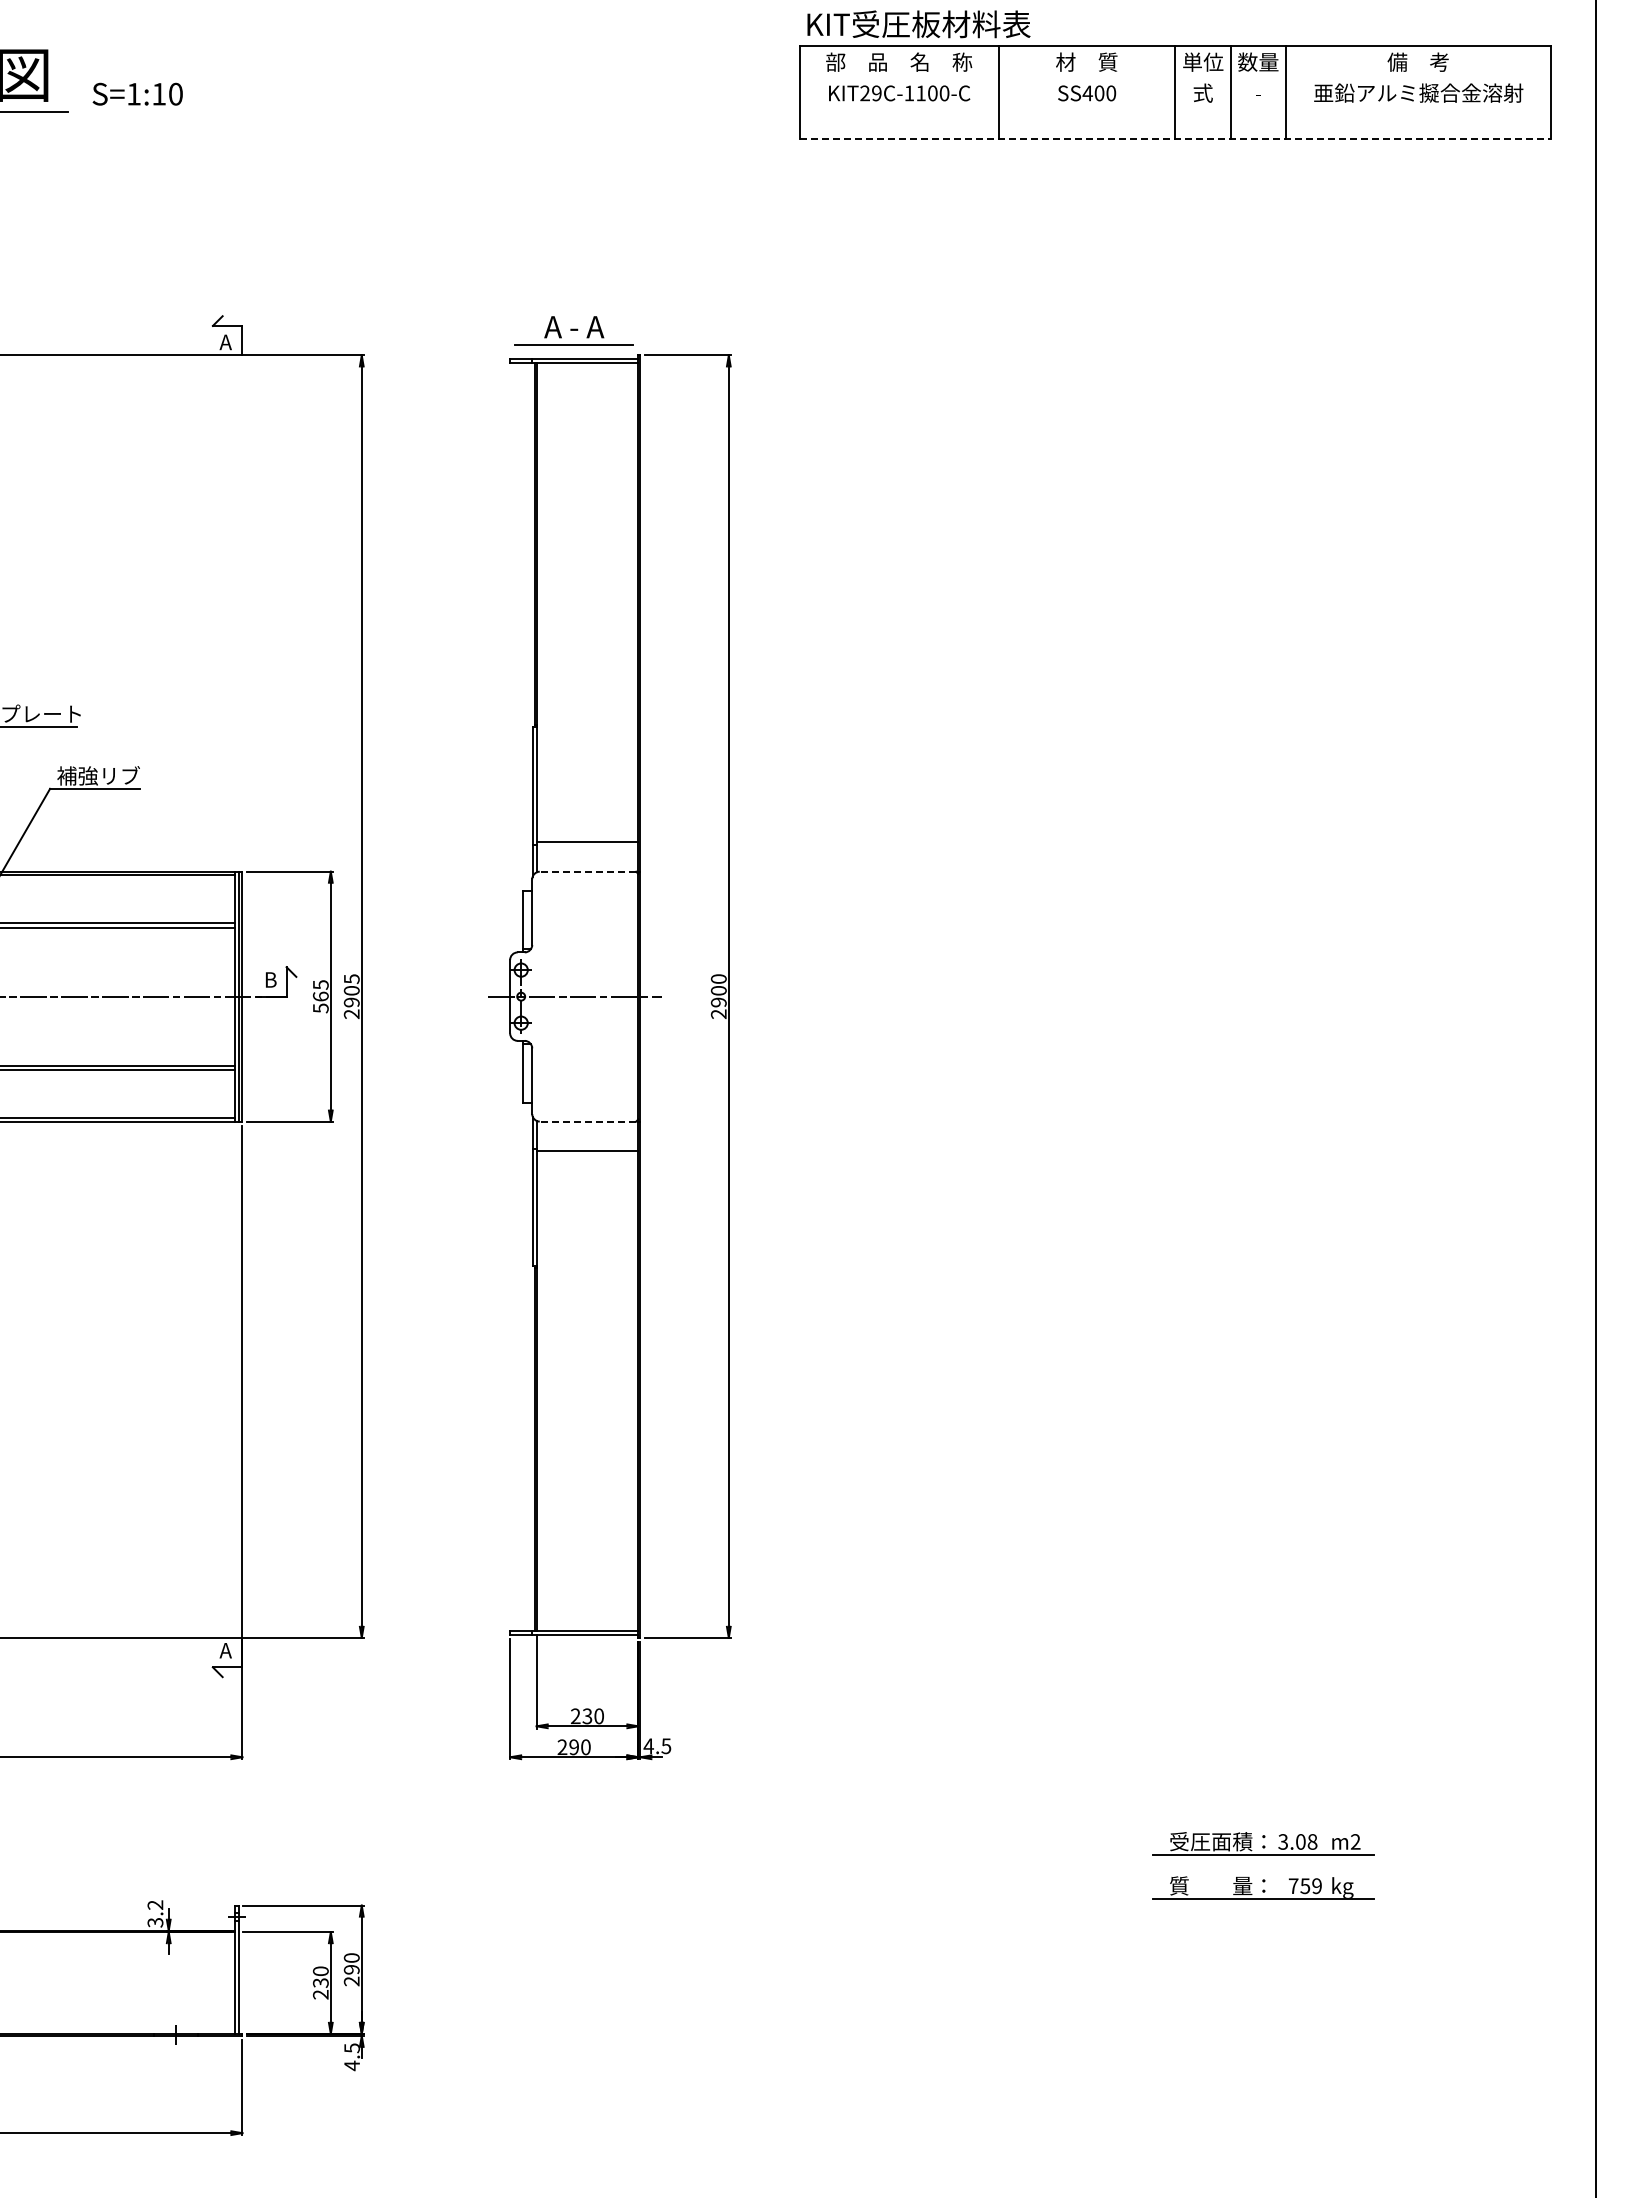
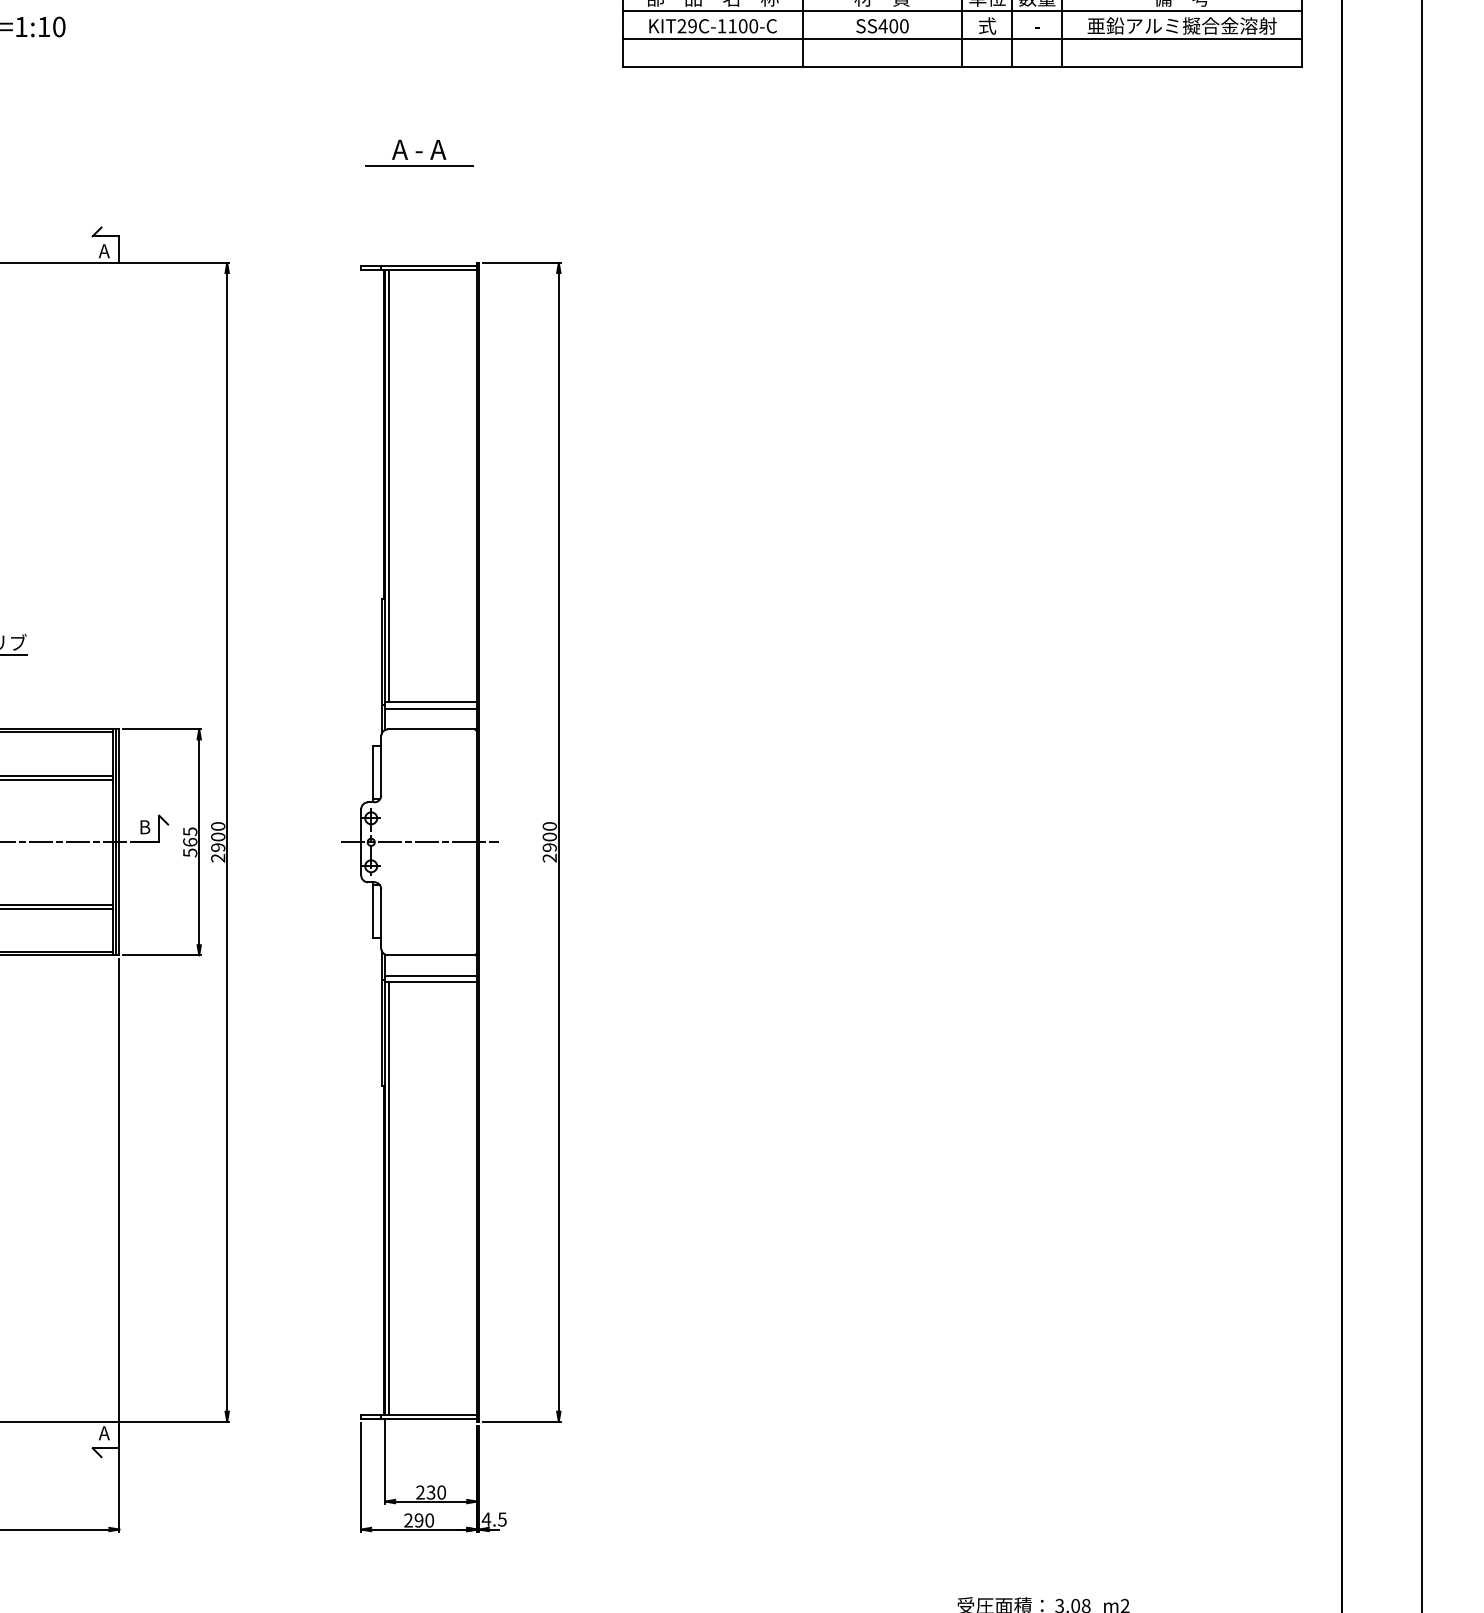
line: (1175, 76) -> (962, 10), added
line: (1175, 107) -> (962, 38), added
line: (1175, 138) -> (962, 66), dashed -> solid
part: (573, 330) -> (418, 152), moved
line: (541, 601) -> (389, 485), added
line: (587, 848) -> (431, 708), added
line: (587, 871) -> (431, 729), dashed -> solid
text: (351, 979) -> (217, 826), 2905 -> 2900
line: (587, 1121) -> (431, 955), dashed -> solid
line: (587, 1144) -> (431, 975), added
line: (541, 1390) -> (389, 1198), added

